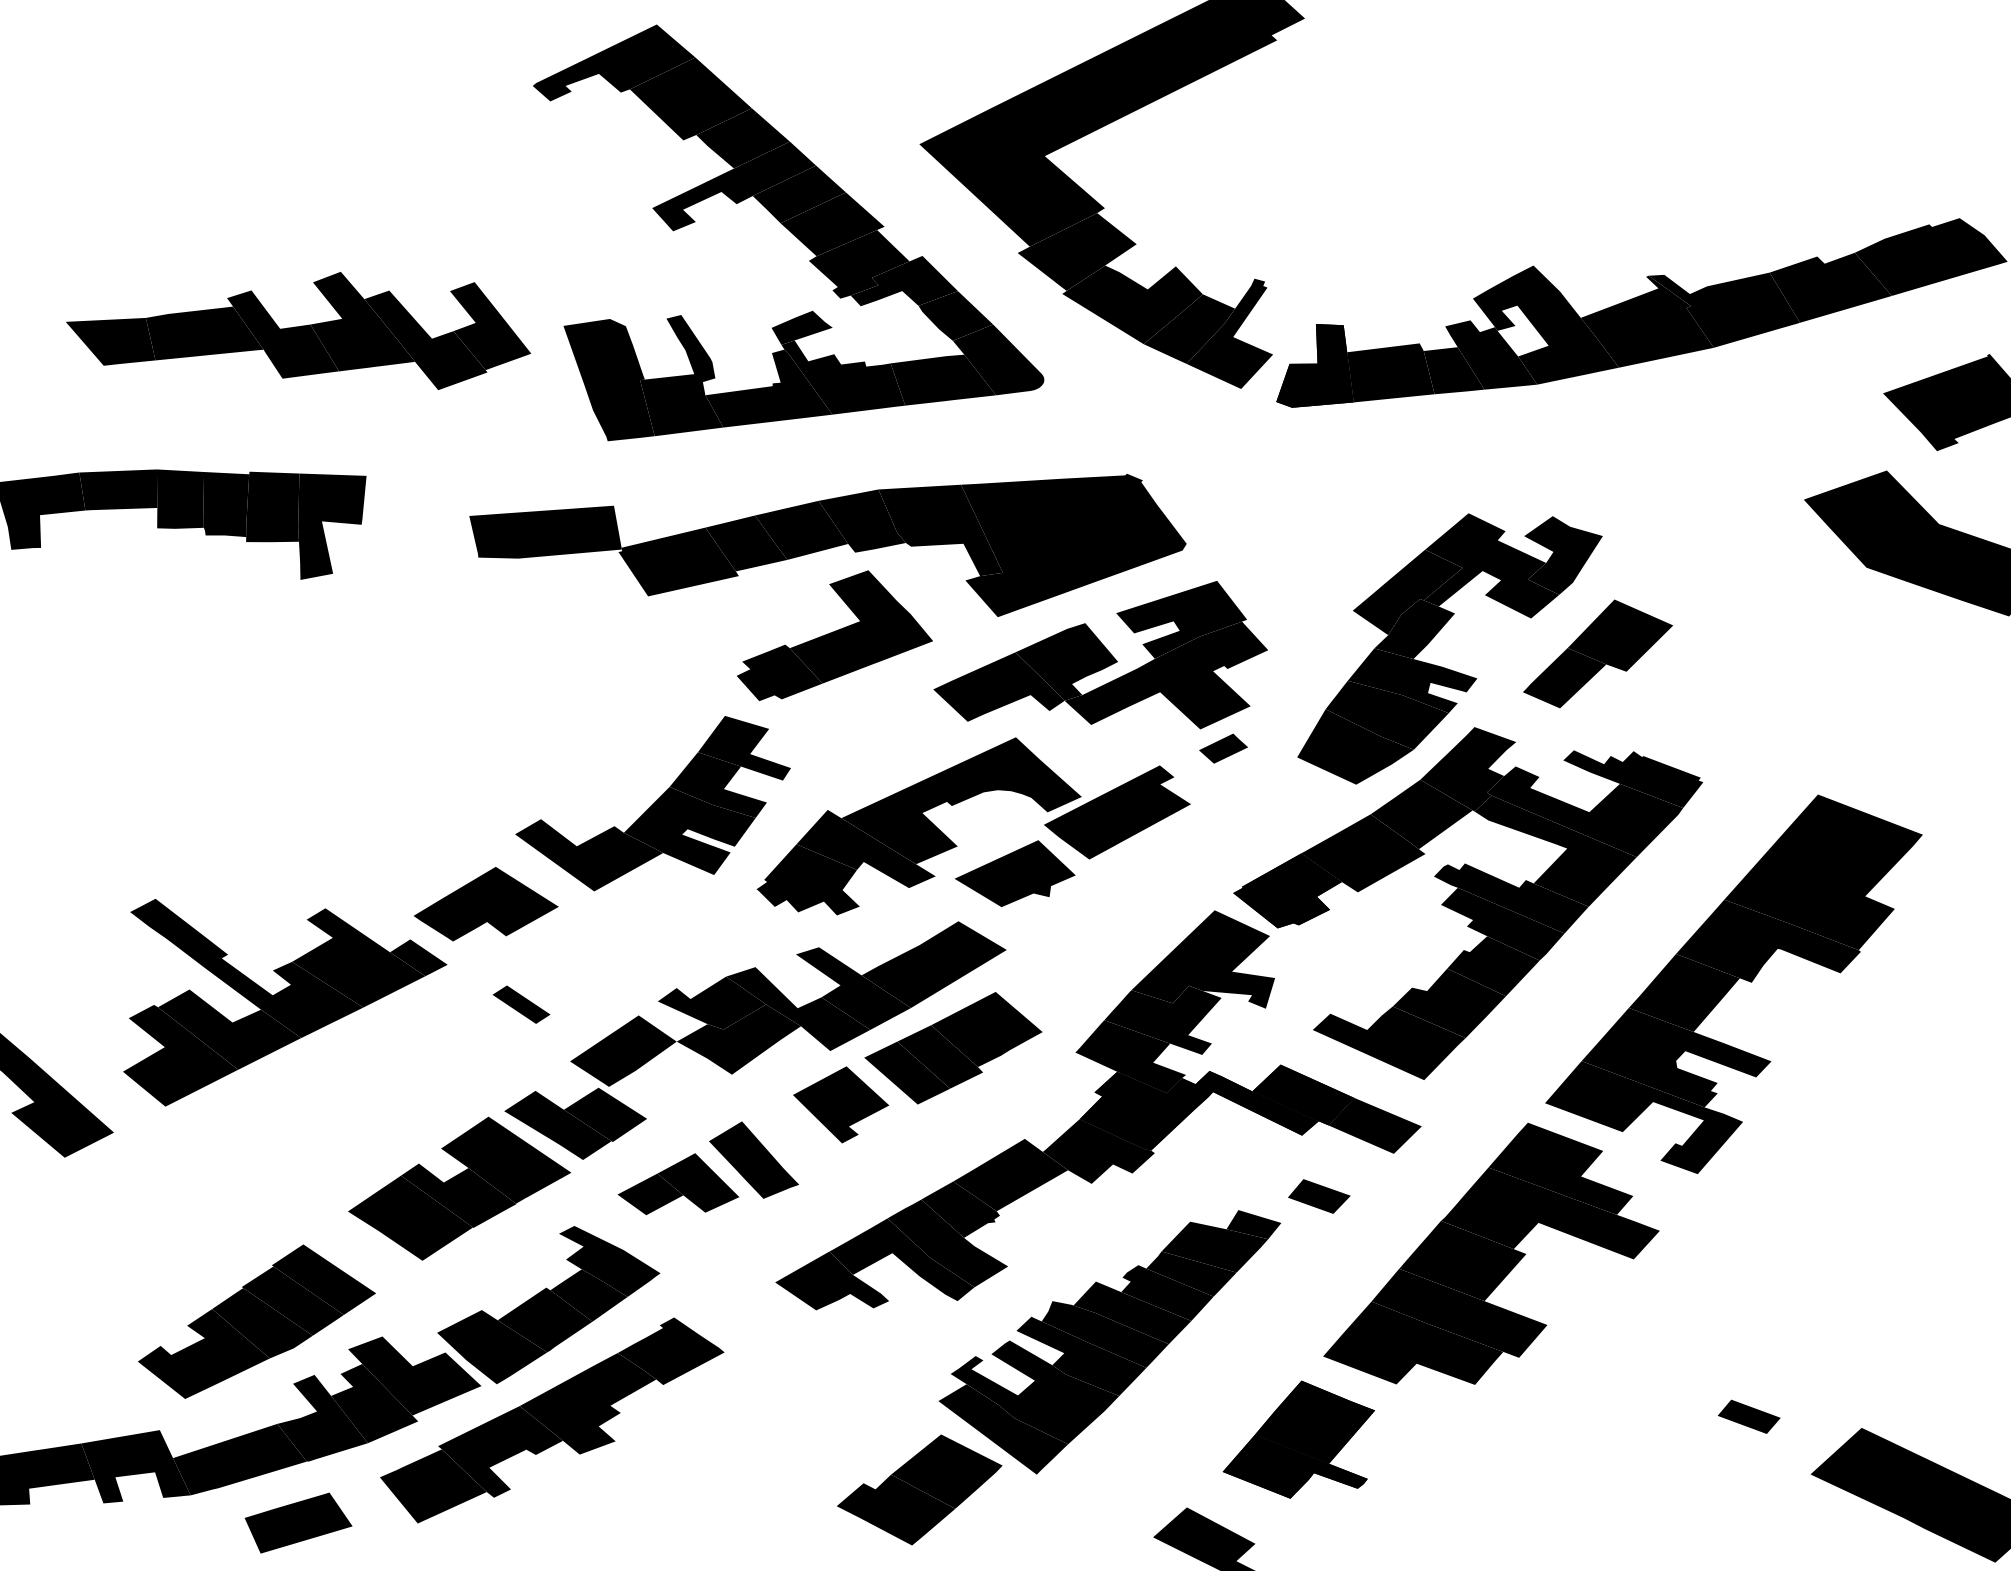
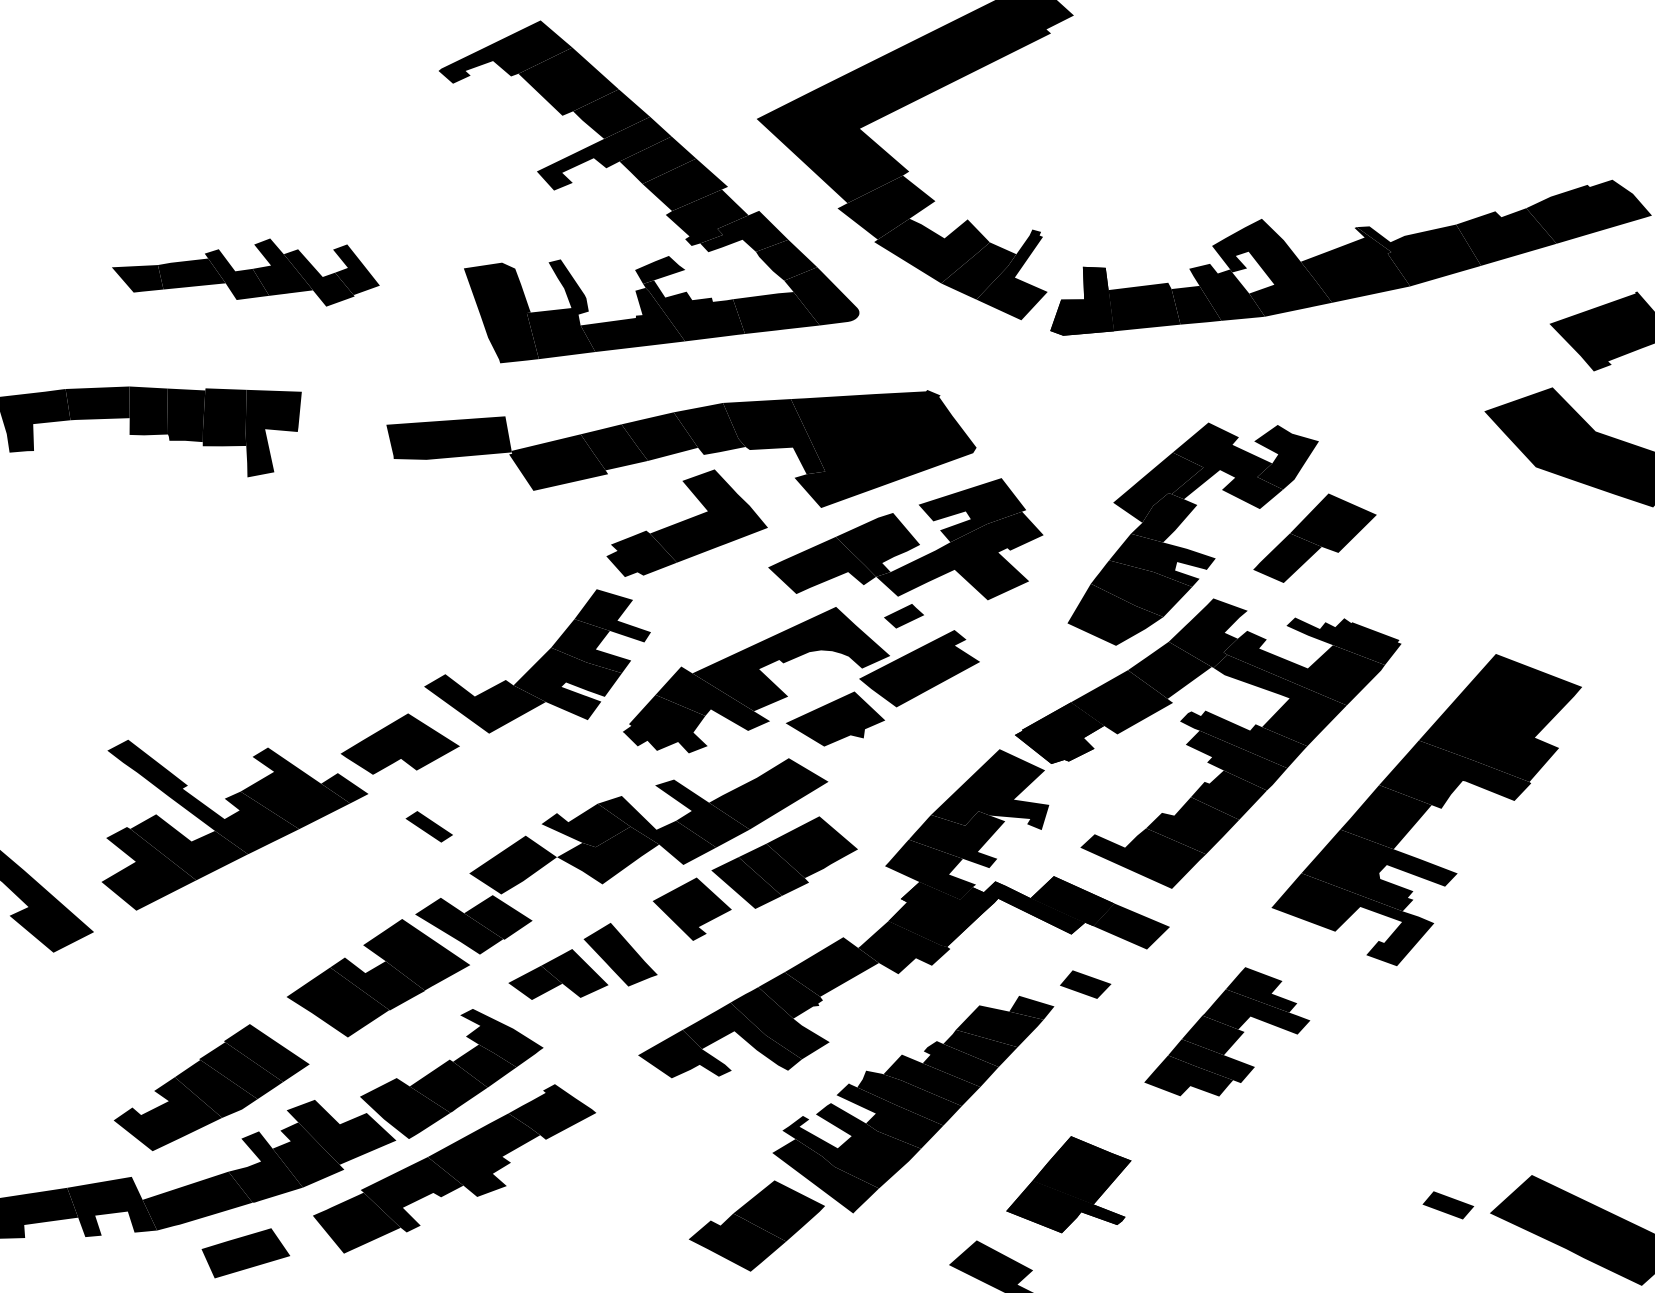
part: (298, 330) -> (245, 272), size x0.7
part: (1223, 748) -> (904, 616), moved
part: (1491, 1253) -> (1227, 1031), size x0.6
part: (1749, 1416) -> (1448, 1205), moved

